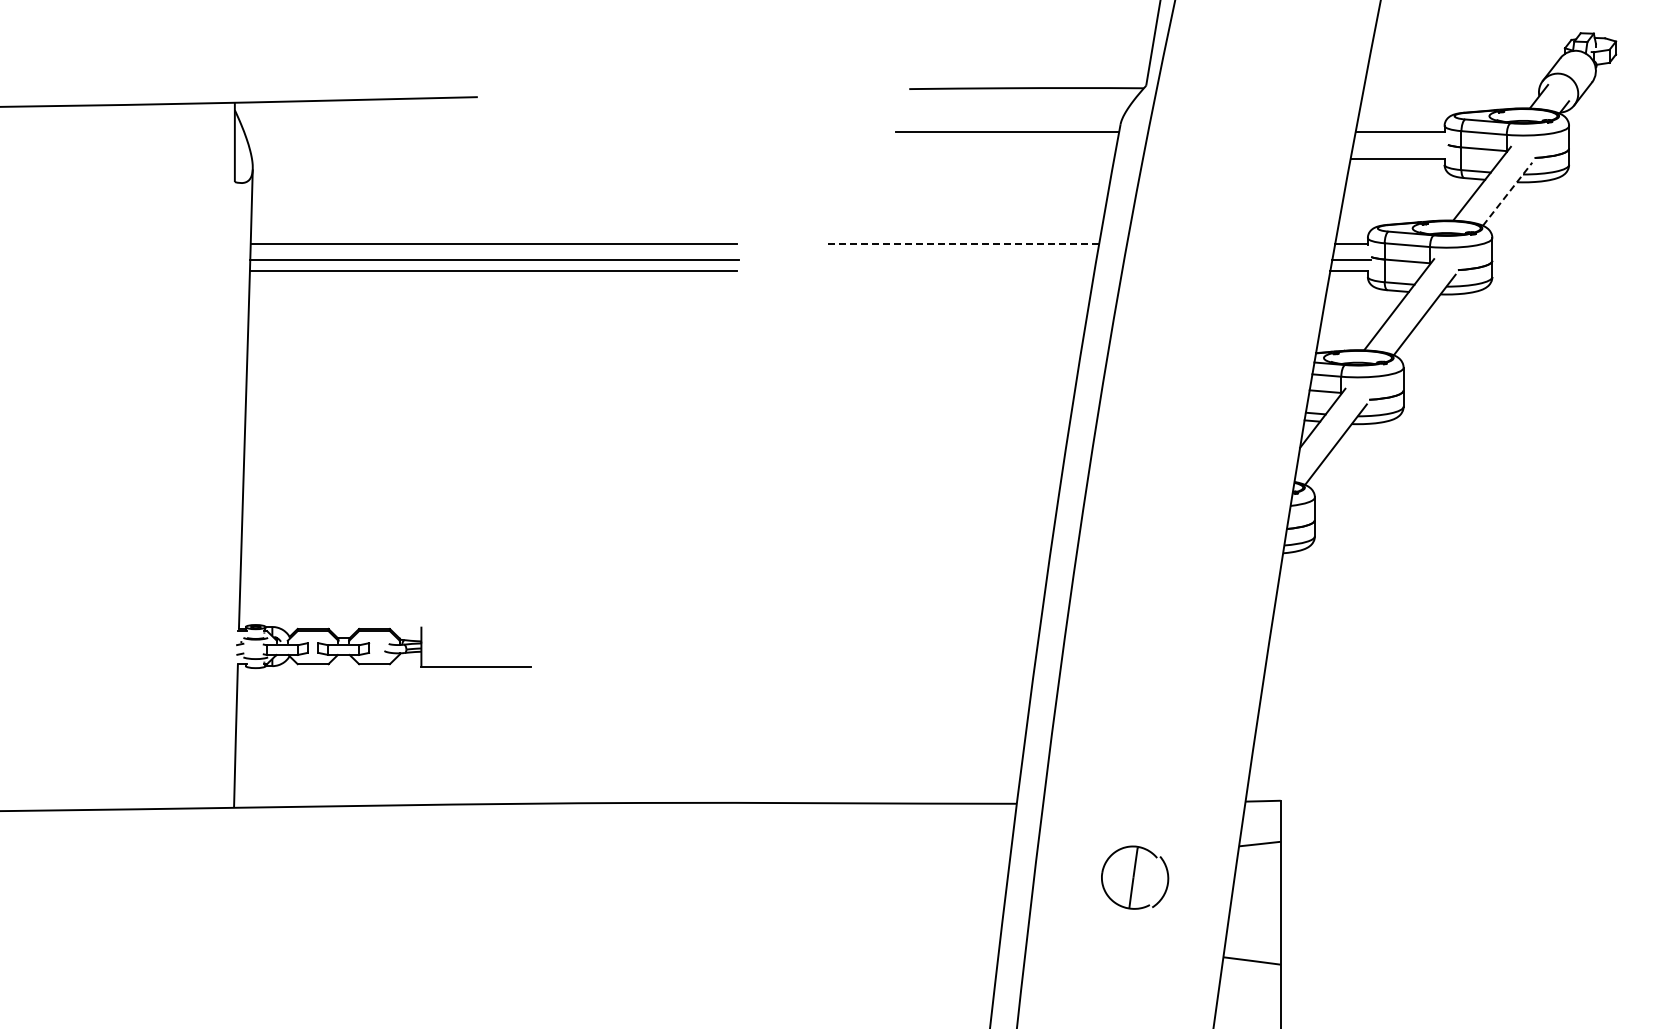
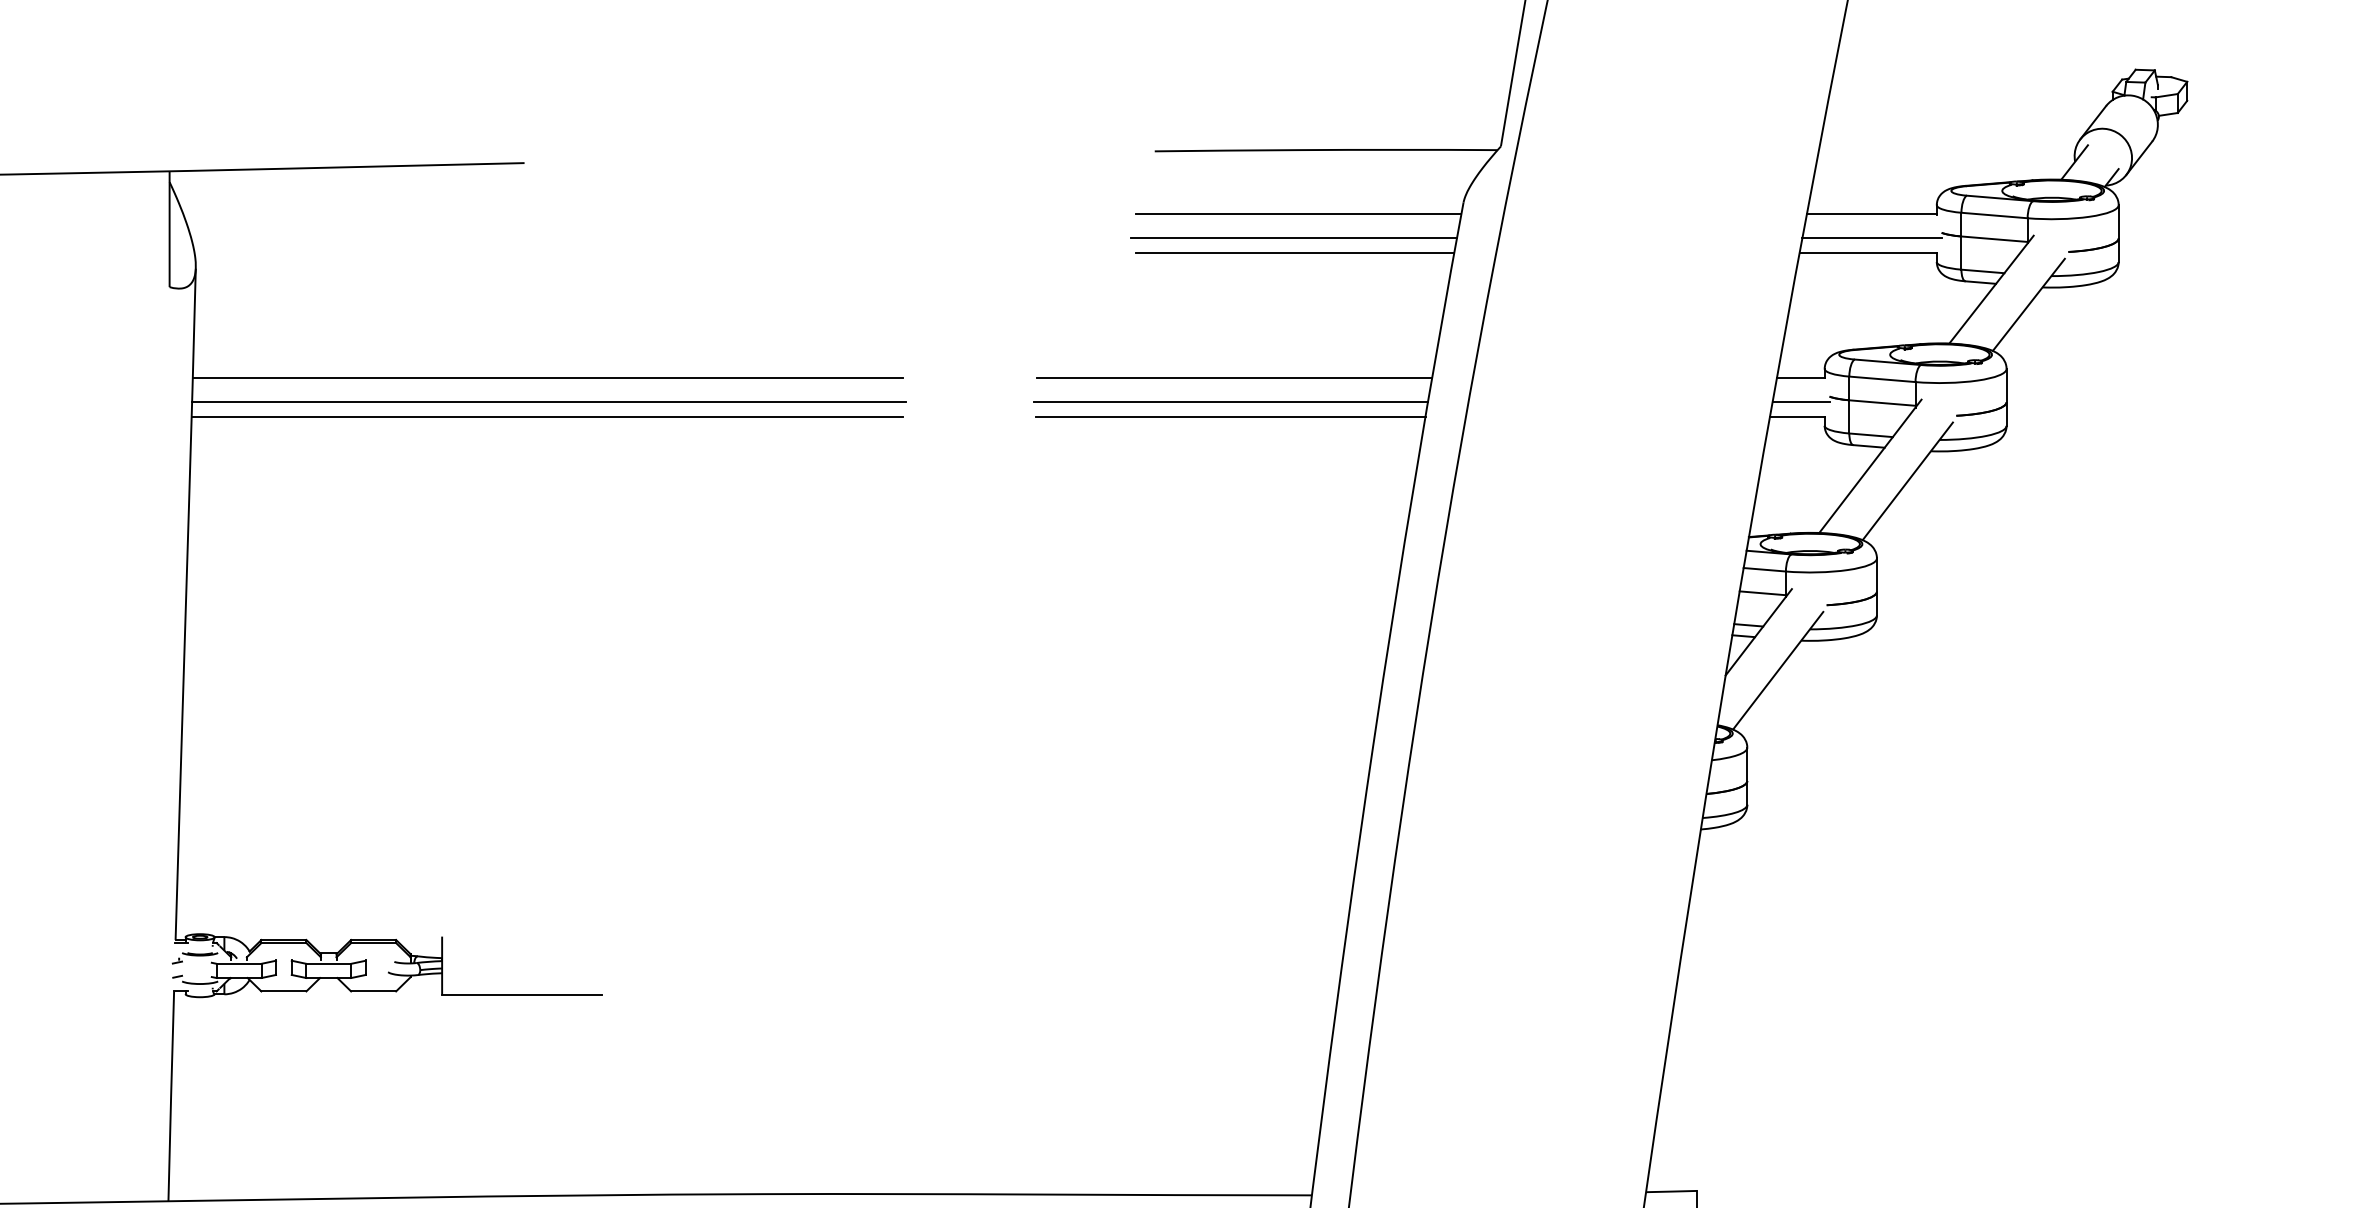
line: (1004, 148) -> (1293, 238), added
line: (1400, 148) -> (1872, 238), added
line: (1005, 158) -> (1295, 252), added
line: (1507, 193) -> (2028, 303), dashed -> solid
line: (963, 244) -> (1234, 378), dashed -> solid
line: (961, 260) -> (1231, 401), added
line: (961, 270) -> (1231, 416), added

